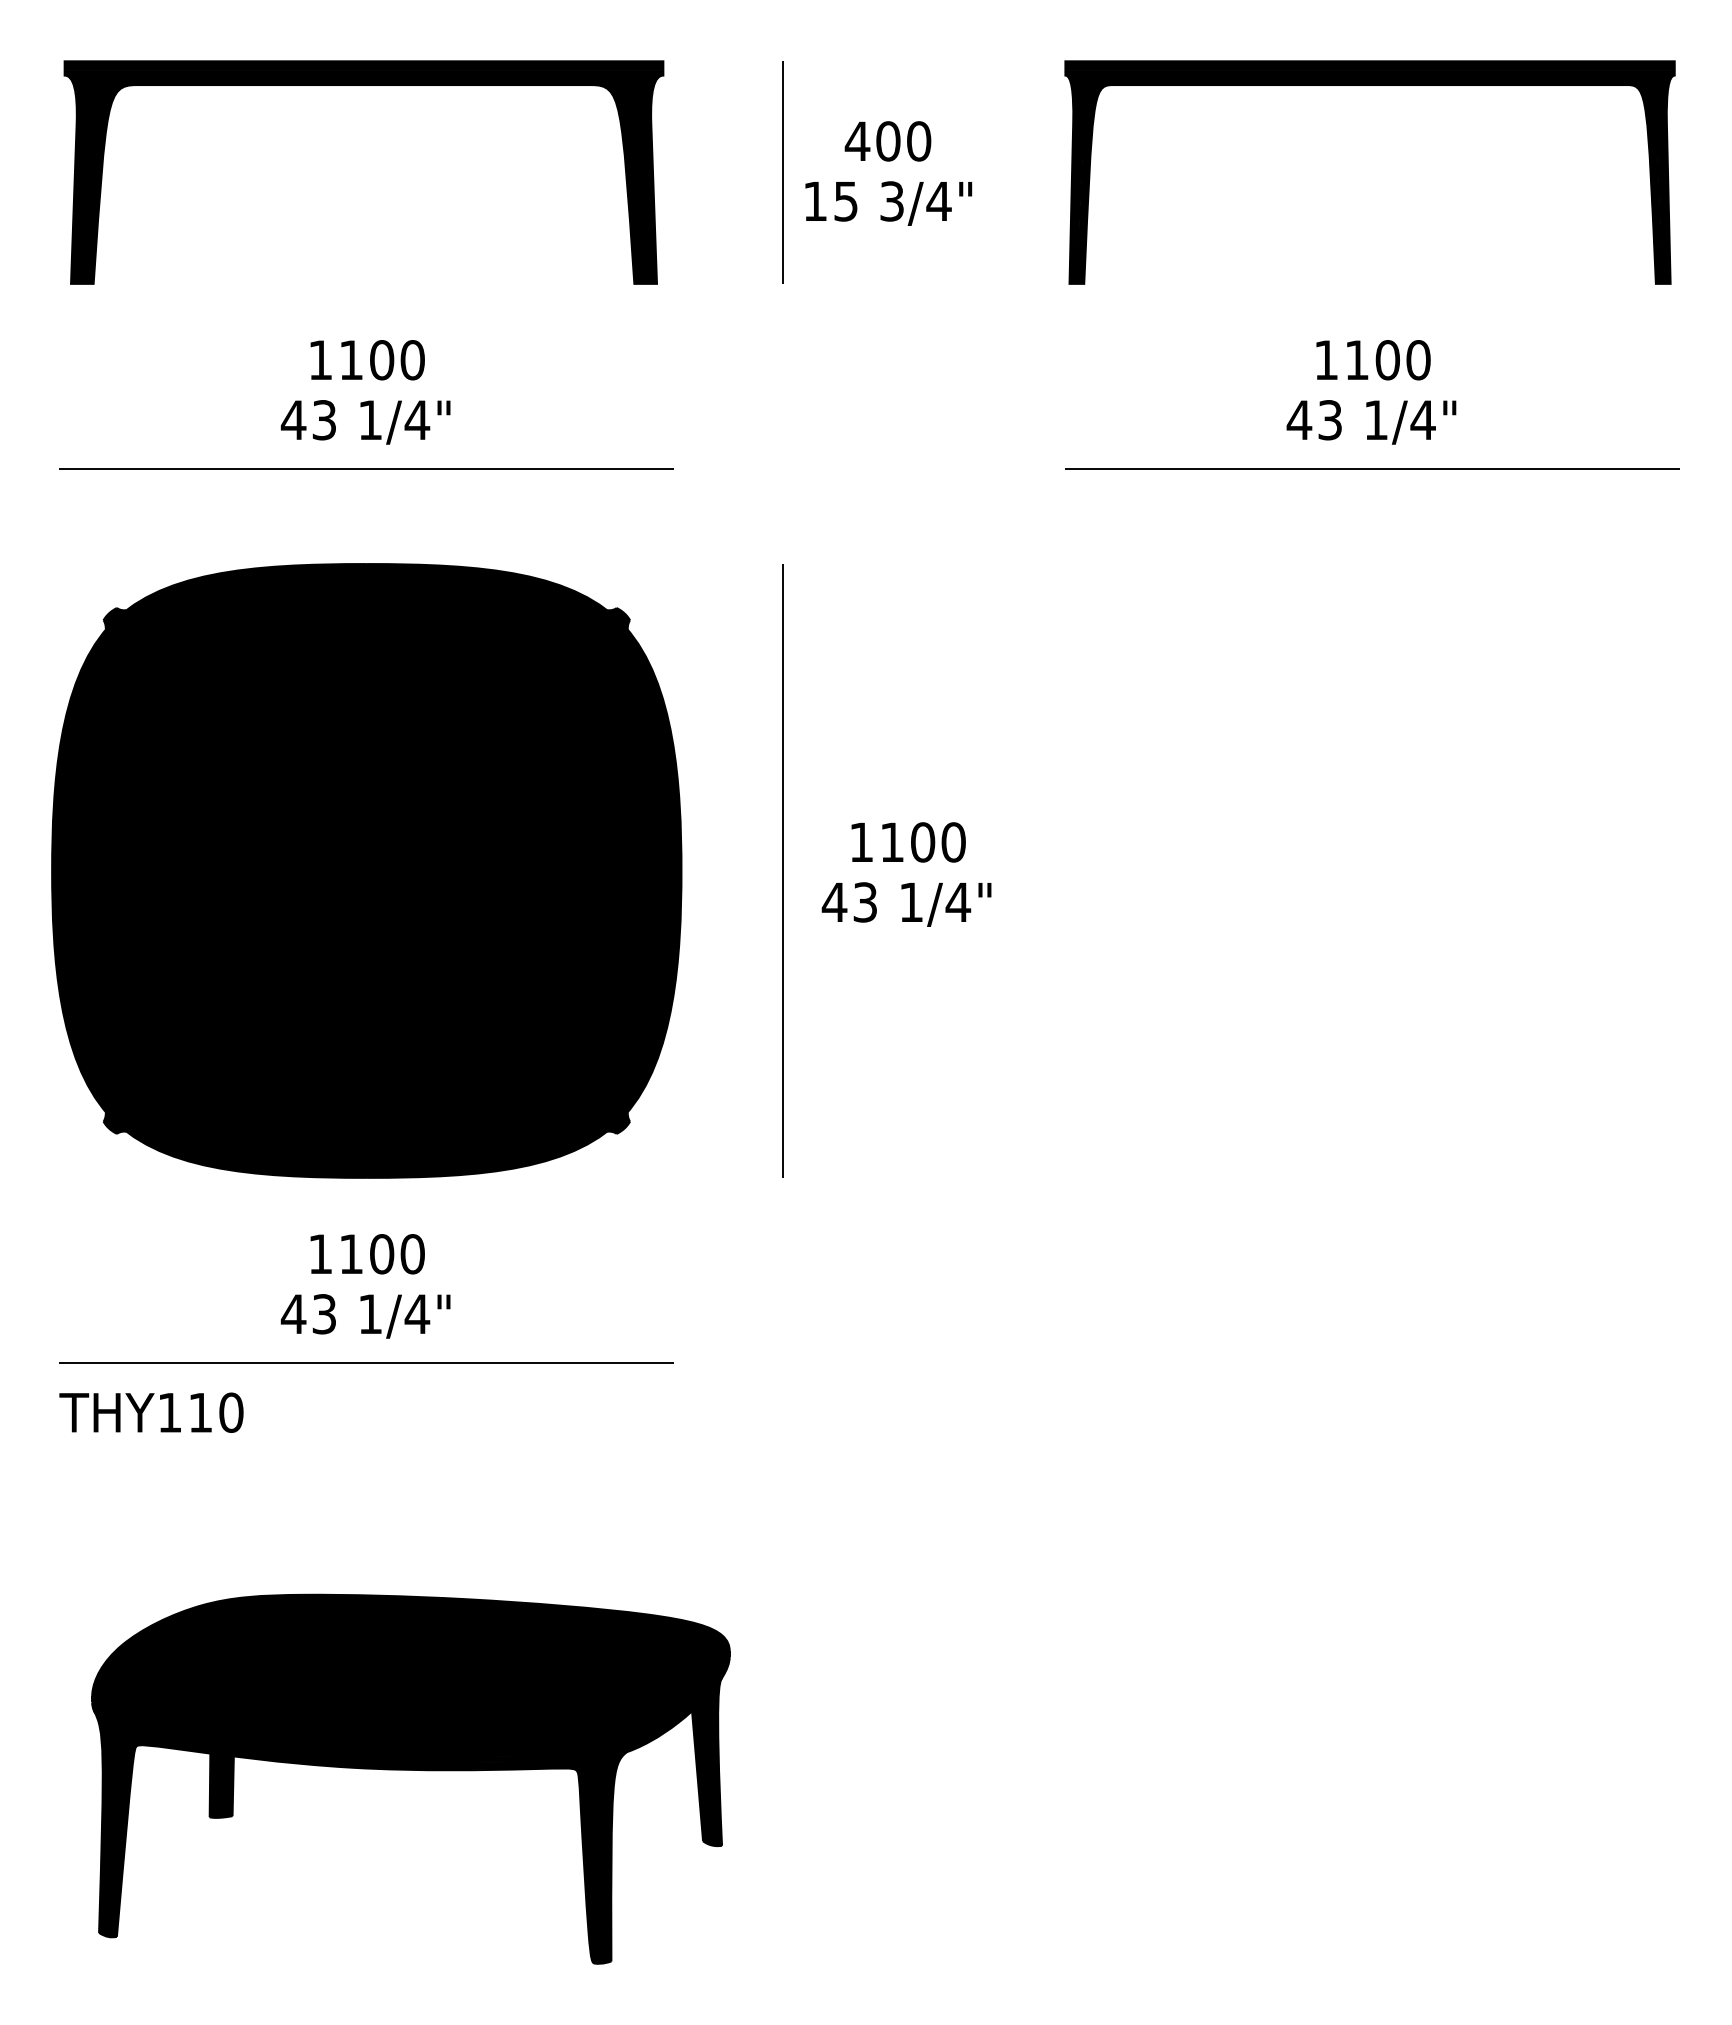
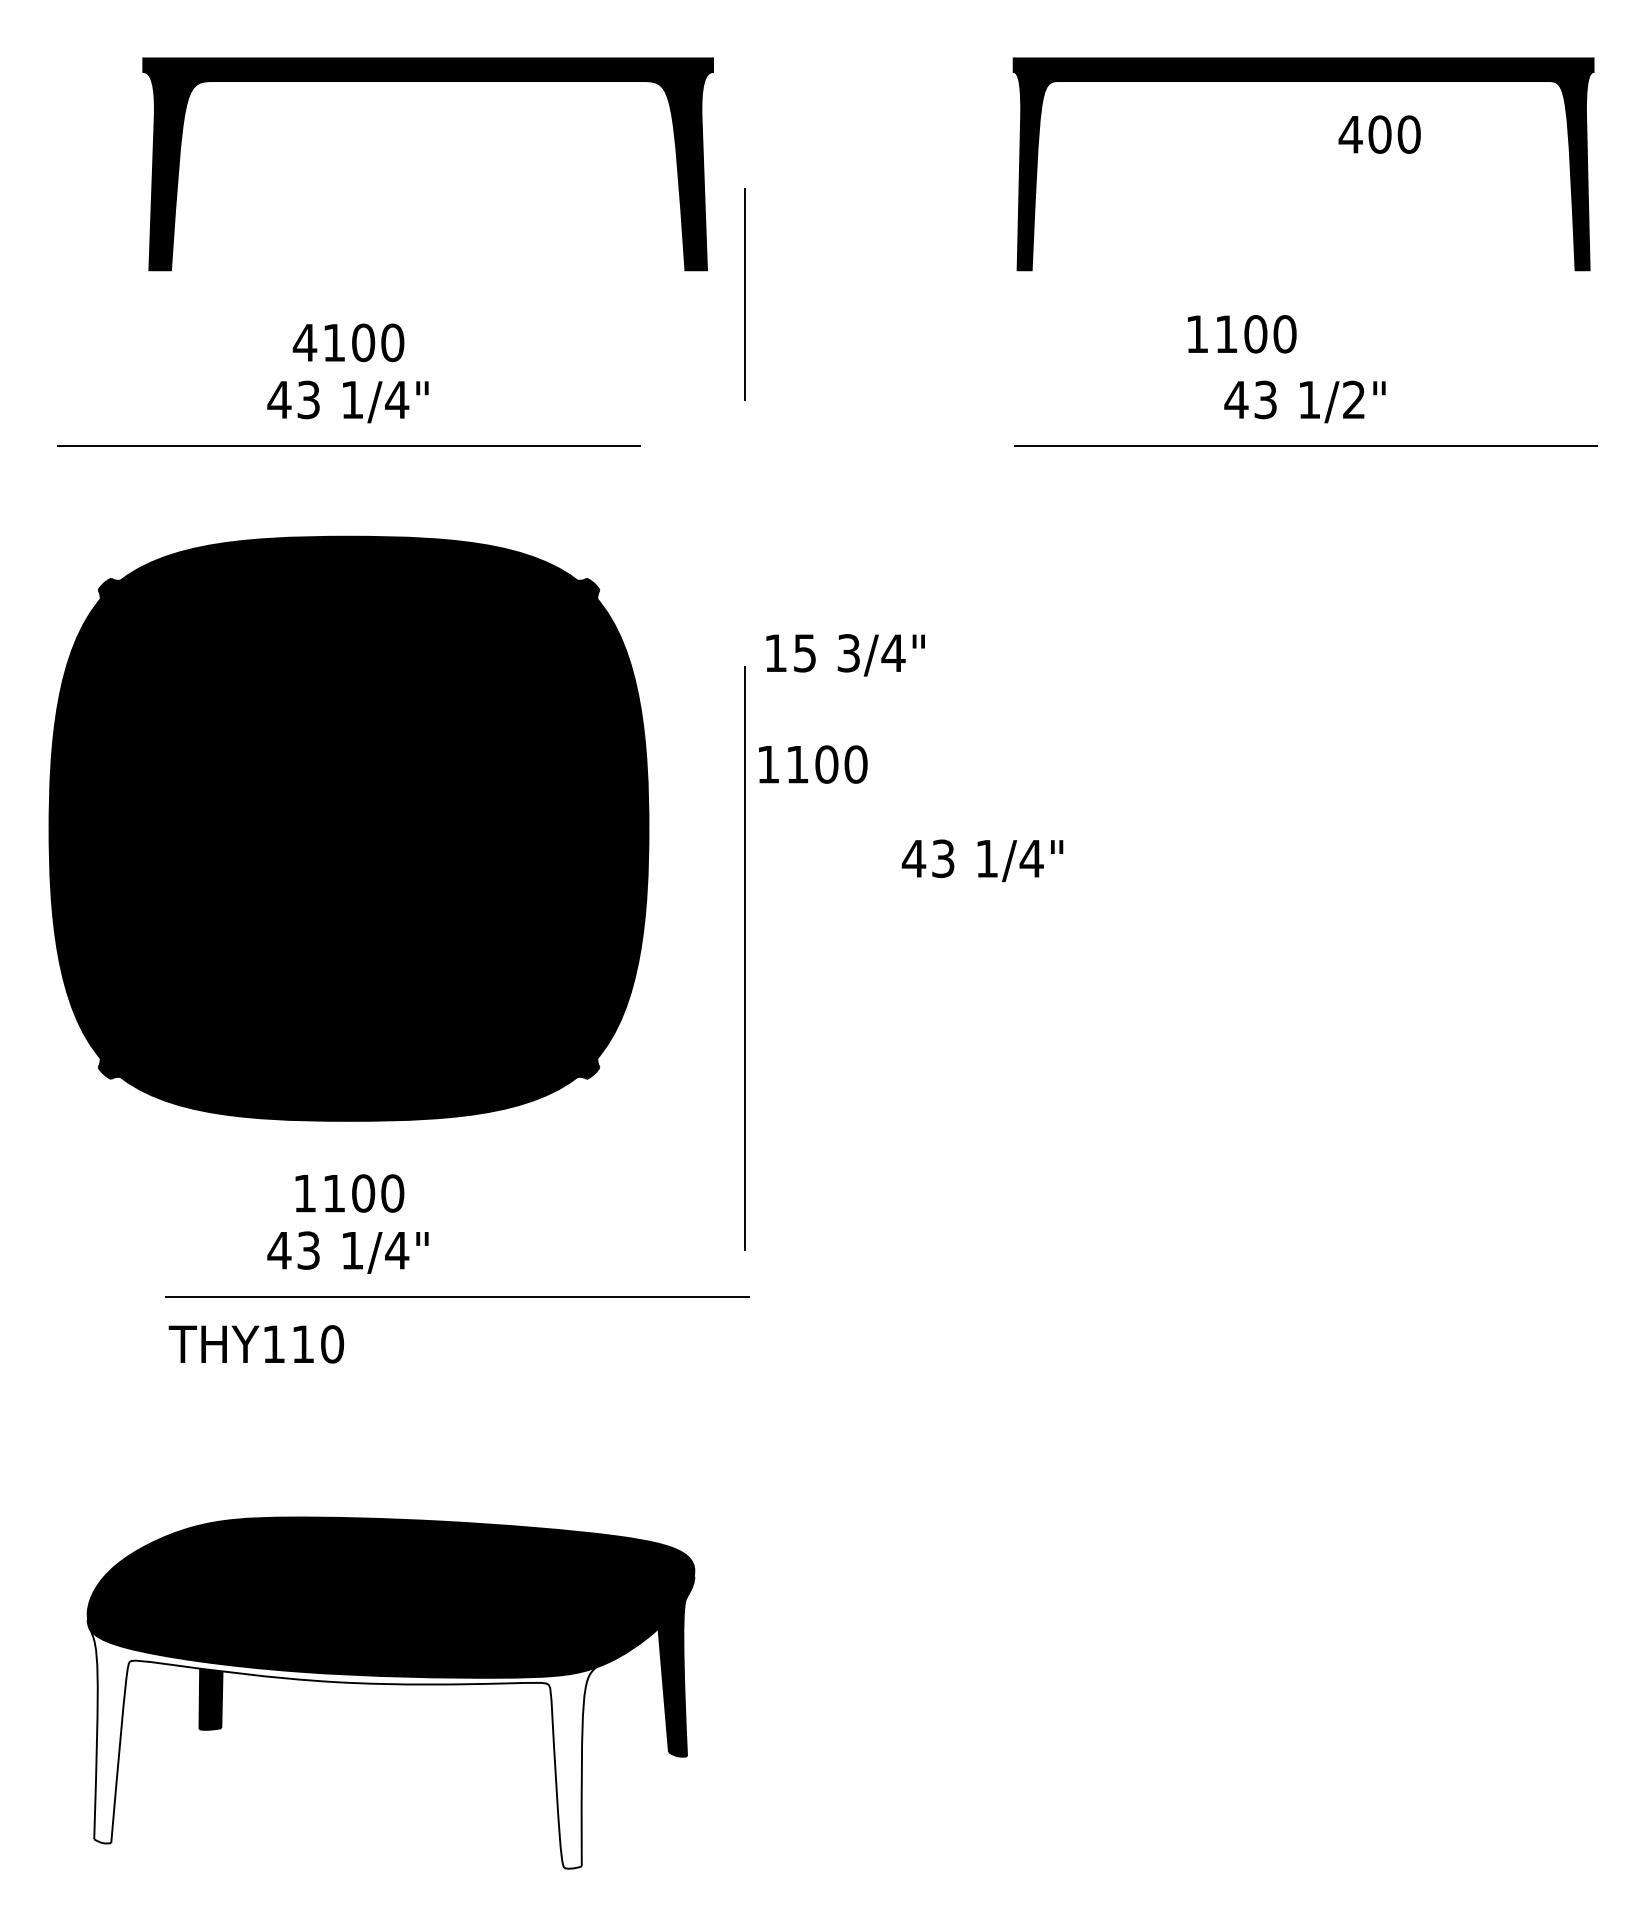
part: (363, 85) -> (427, 81), moved
text: (887, 141) -> (1379, 134), moved
line: (782, 172) -> (744, 294), moved
text: (888, 203) -> (845, 655), moved
text: (320, 359) -> (304, 342), 1100 -> 4100
text: (1373, 360) -> (1242, 334), moved
text: (1422, 419) -> (1353, 399), 1/4" -> 1/2"
text: (908, 842) -> (813, 764), moved
line: (782, 870) -> (744, 957), moved
text: (906, 904) -> (982, 860), moved
line: (366, 1362) -> (457, 1296), moved
text: (151, 1412) -> (256, 1344), moved
fill: (360, 1837) -> (343, 1748), removed

